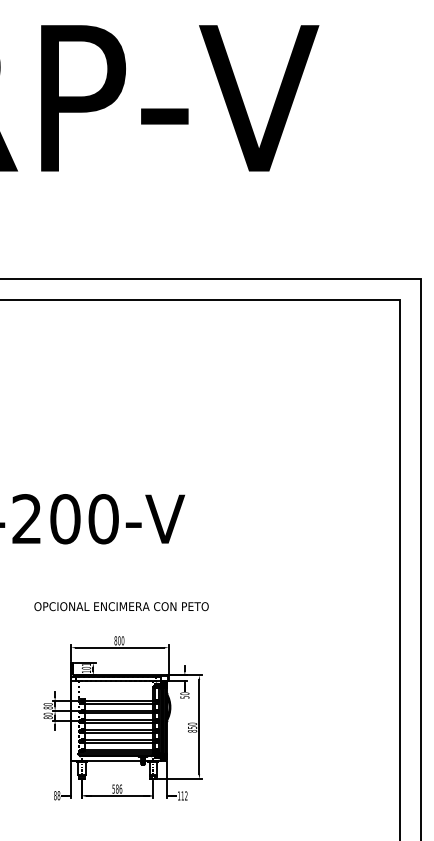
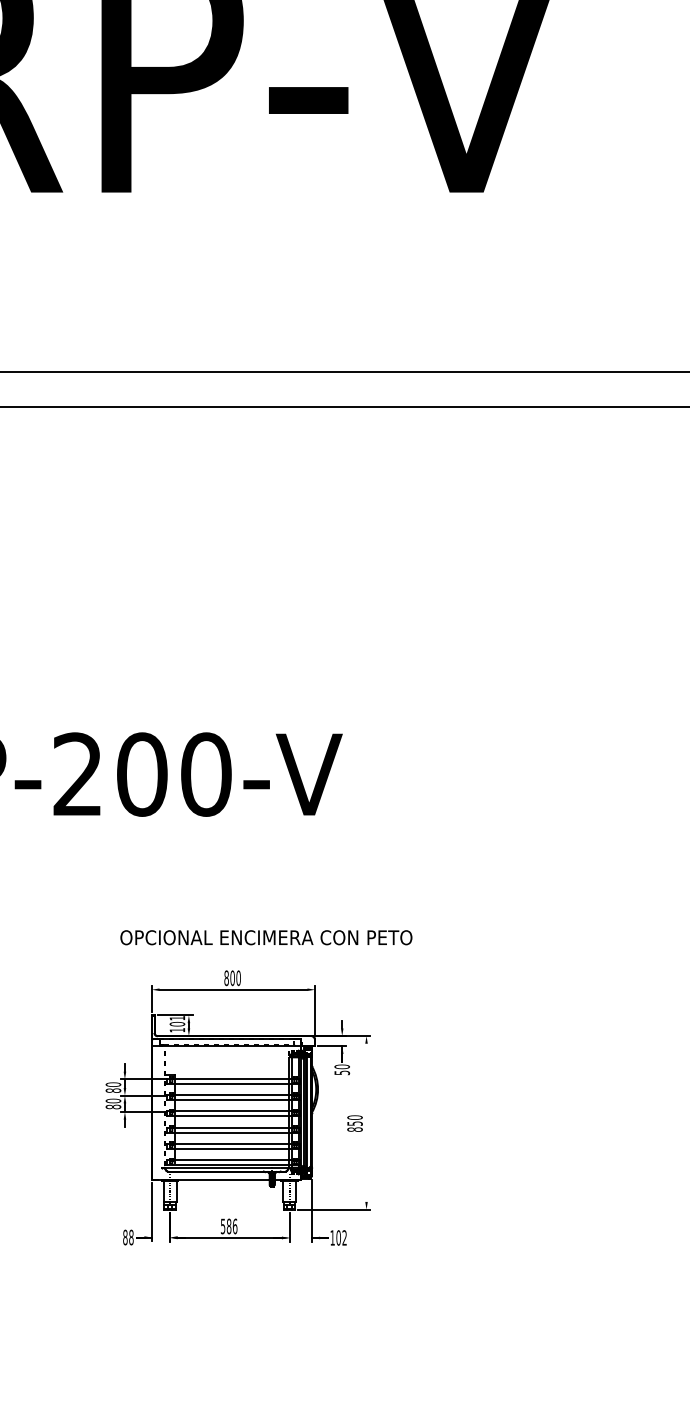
text: (121, 606) -> (266, 937), moved
line: (199, 726) -> (366, 1121), removed
text: (182, 795) -> (338, 1237), 112 -> 102

